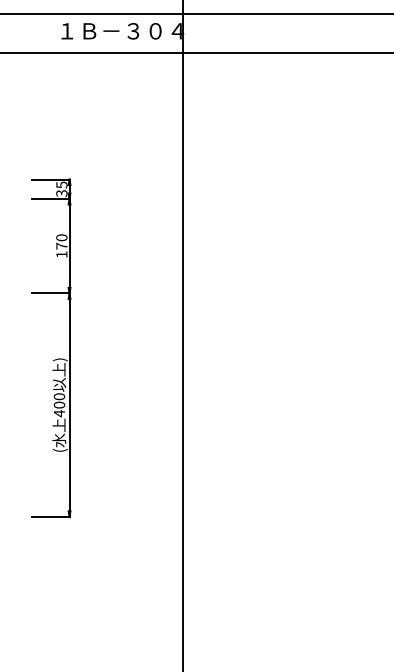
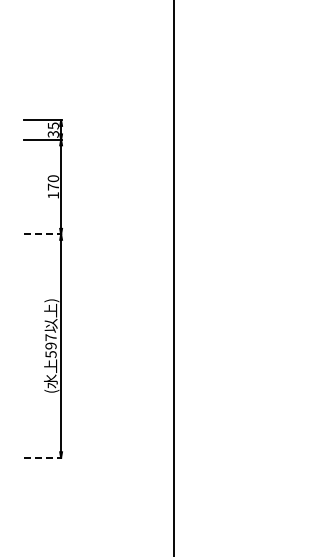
line: (51, 293) -> (43, 234), solid -> dashed
text: (59, 405) -> (51, 346), 400 -> 597
line: (51, 516) -> (43, 457), solid -> dashed

